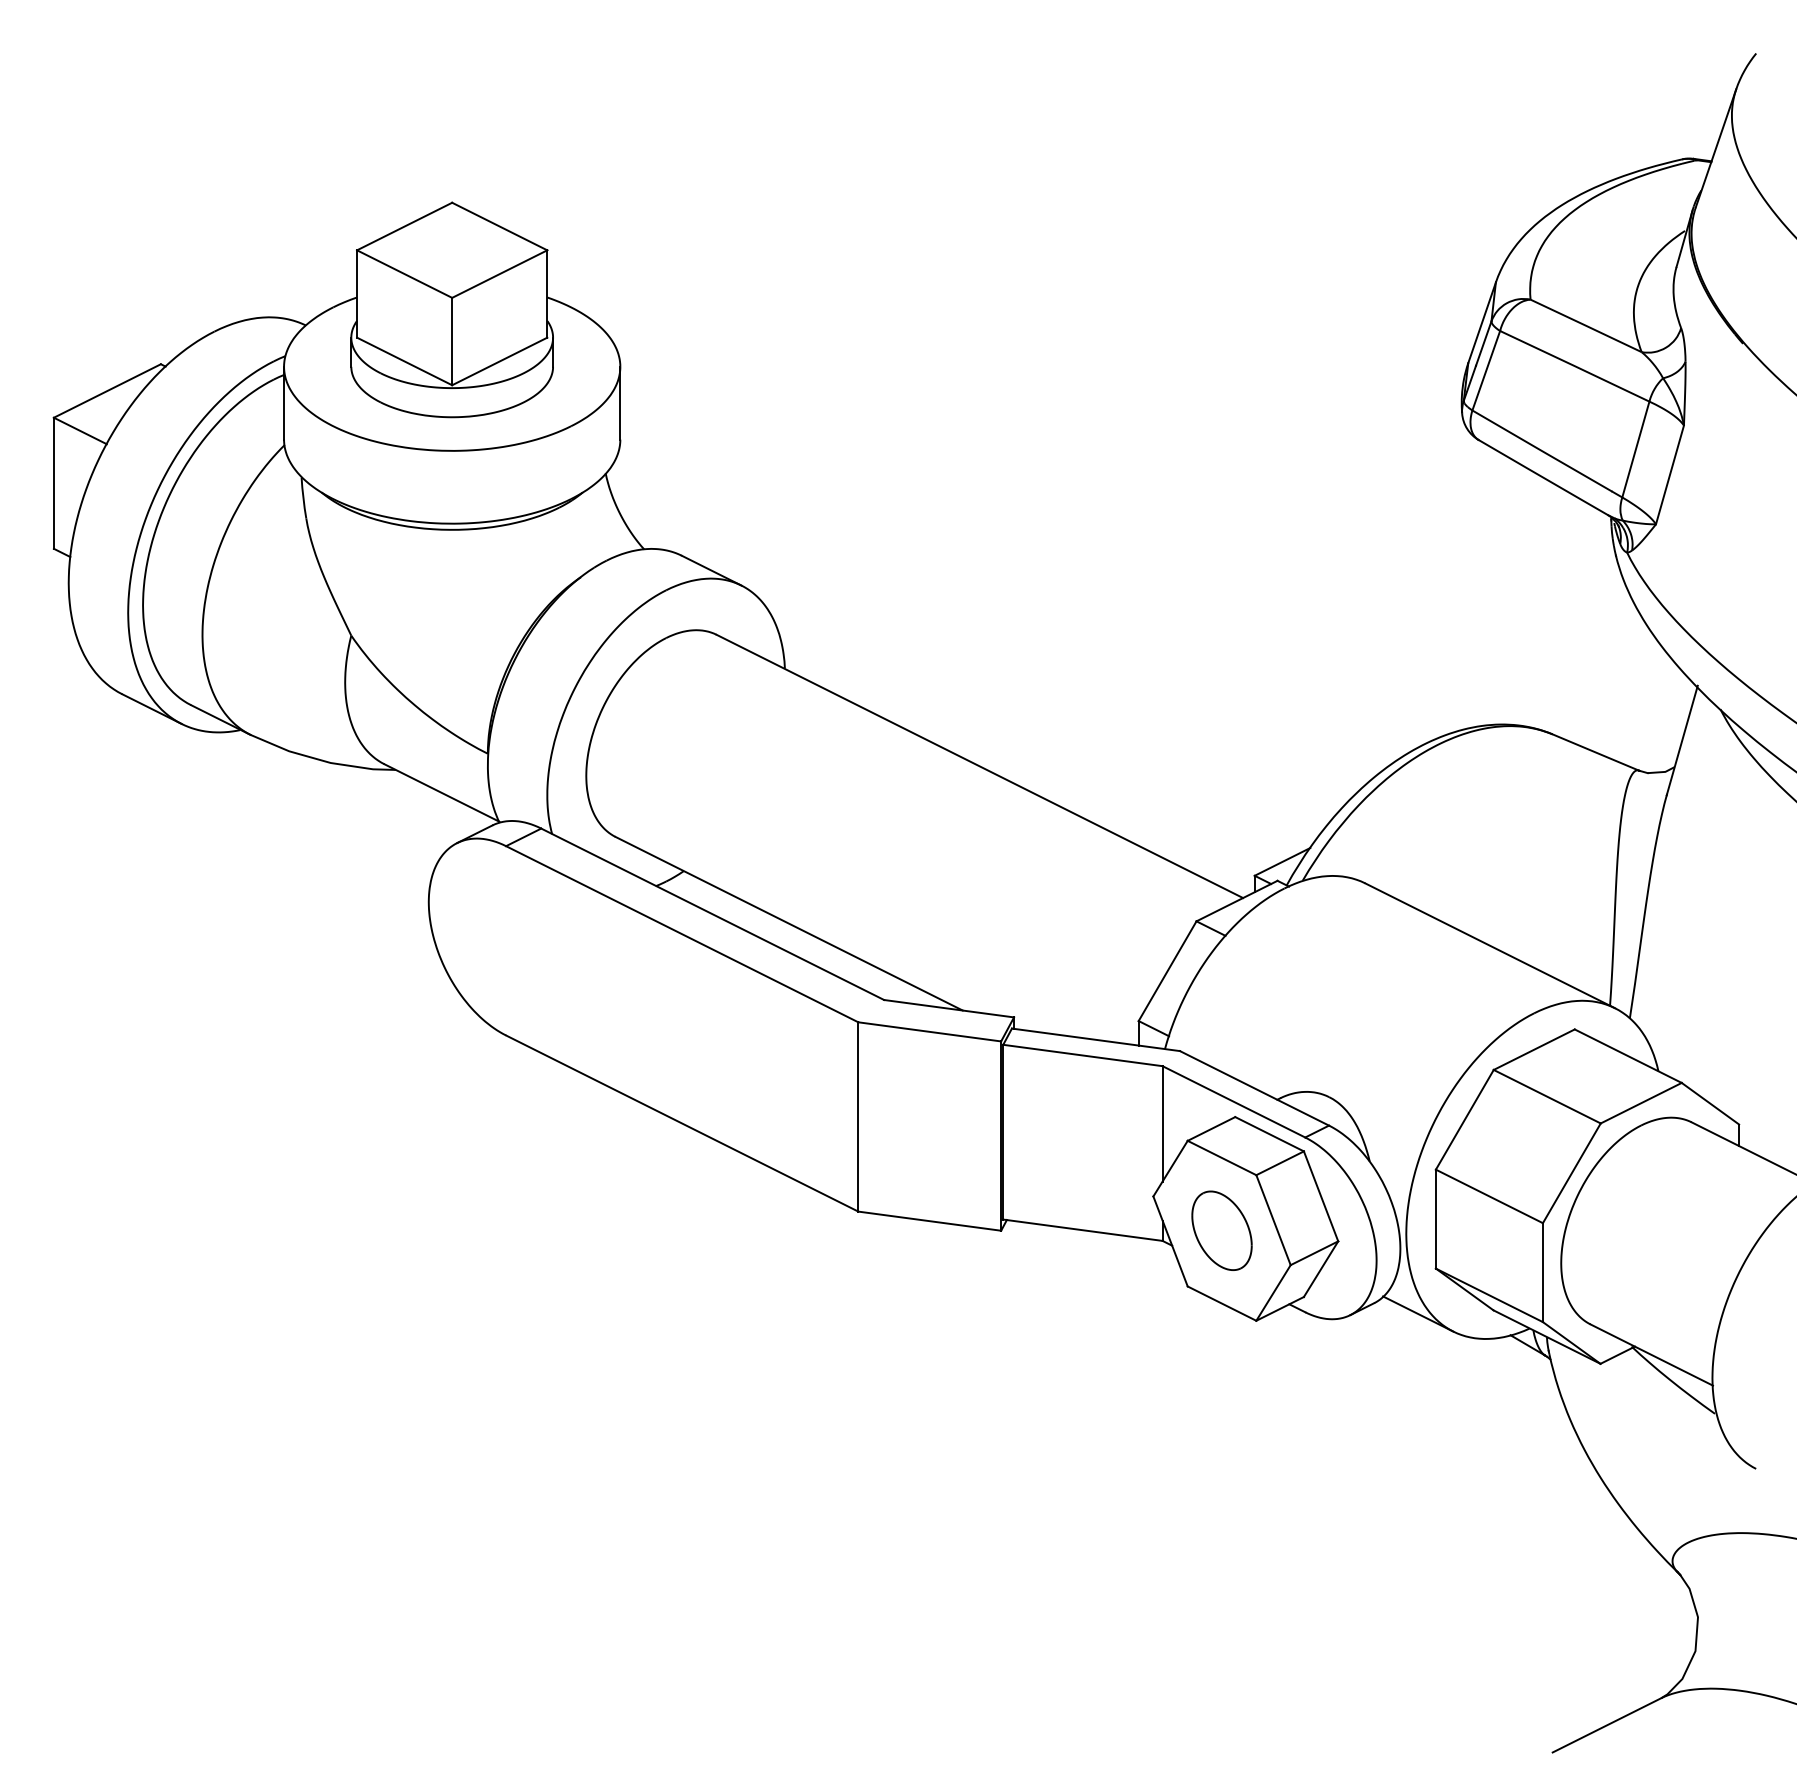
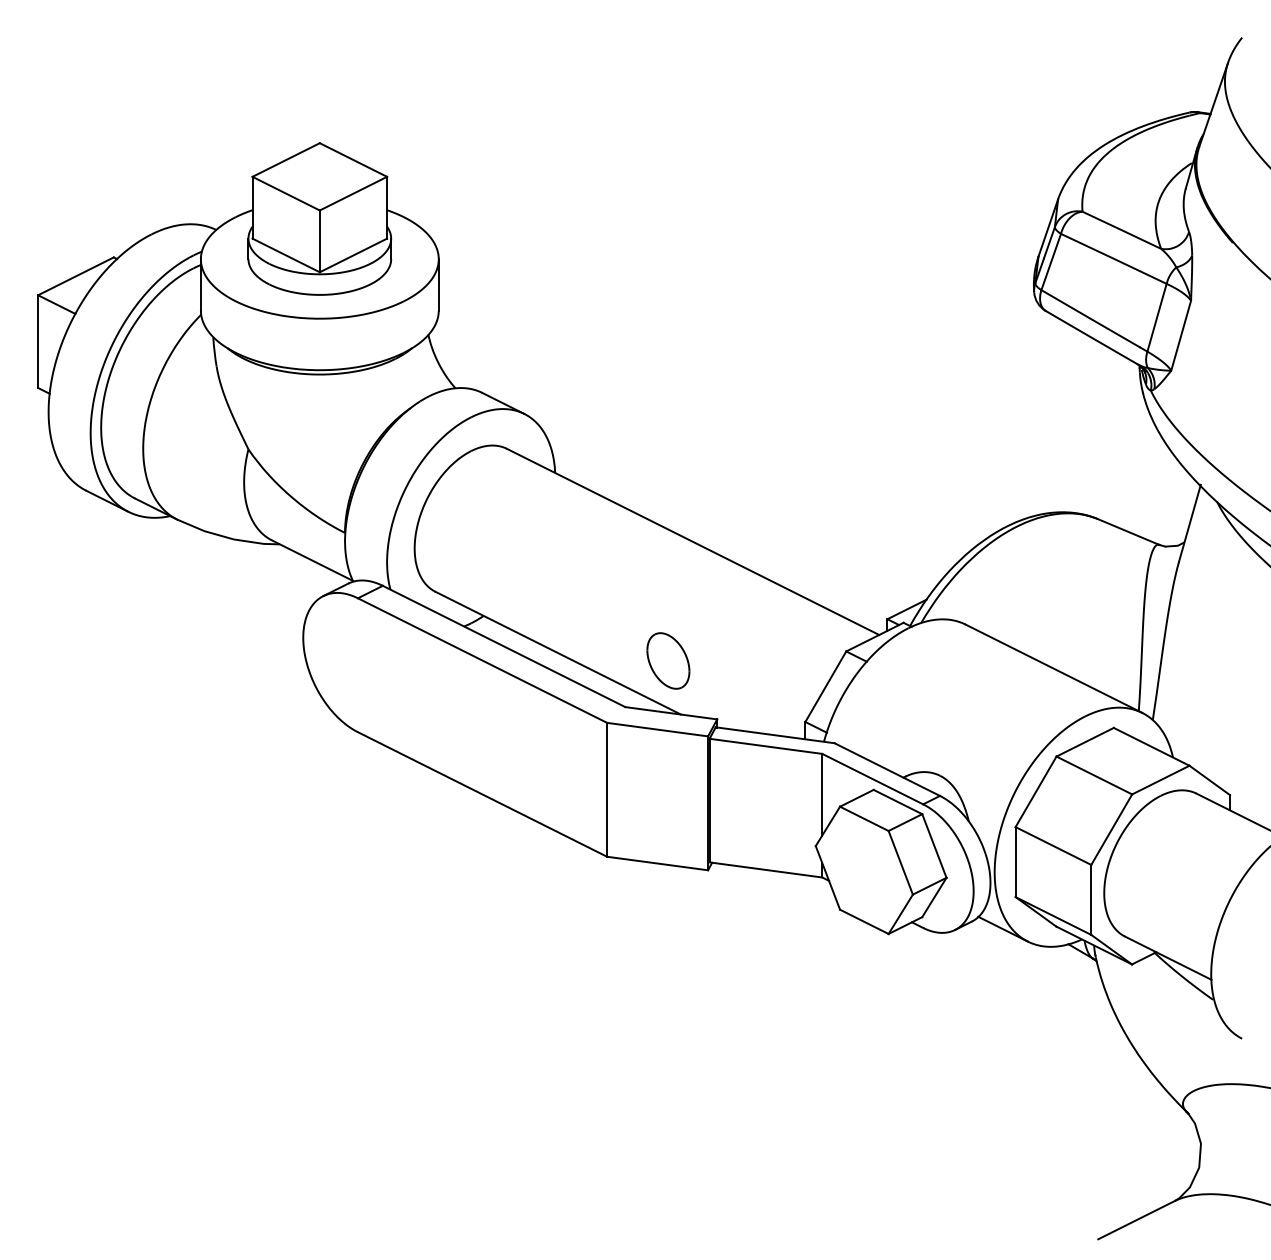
part: (1221, 1230) -> (668, 660), moved

